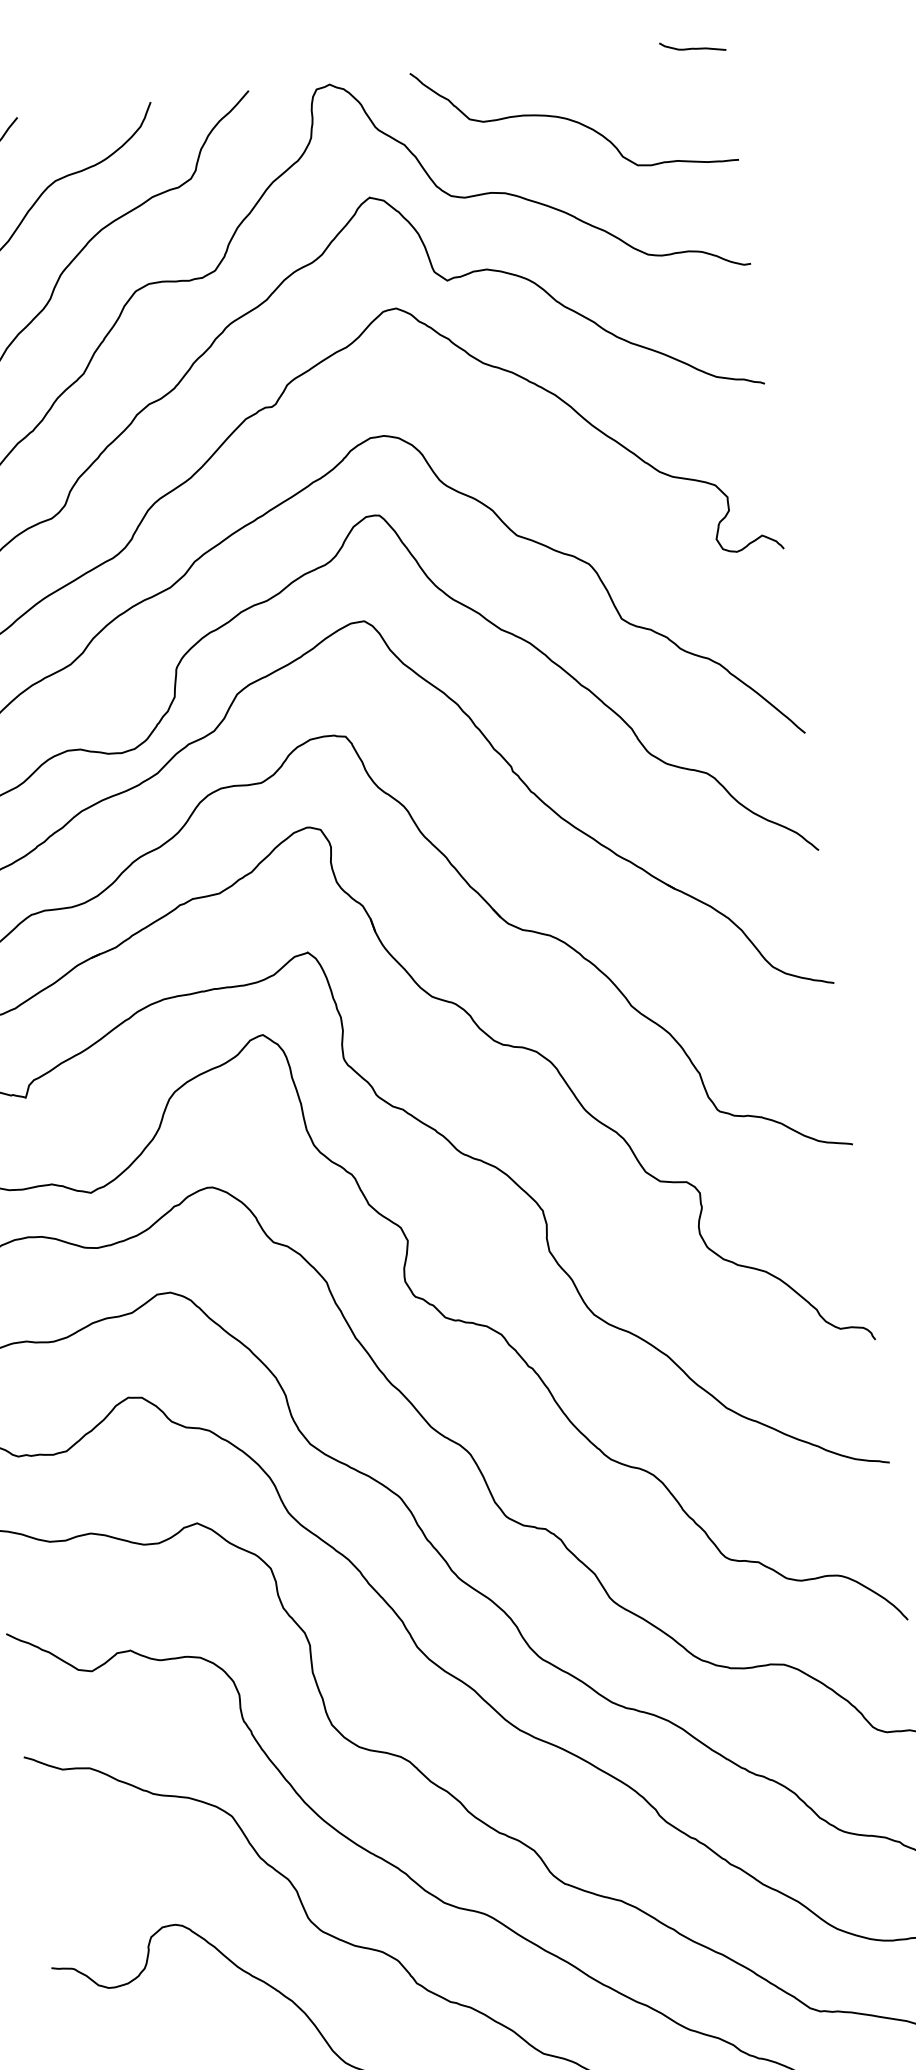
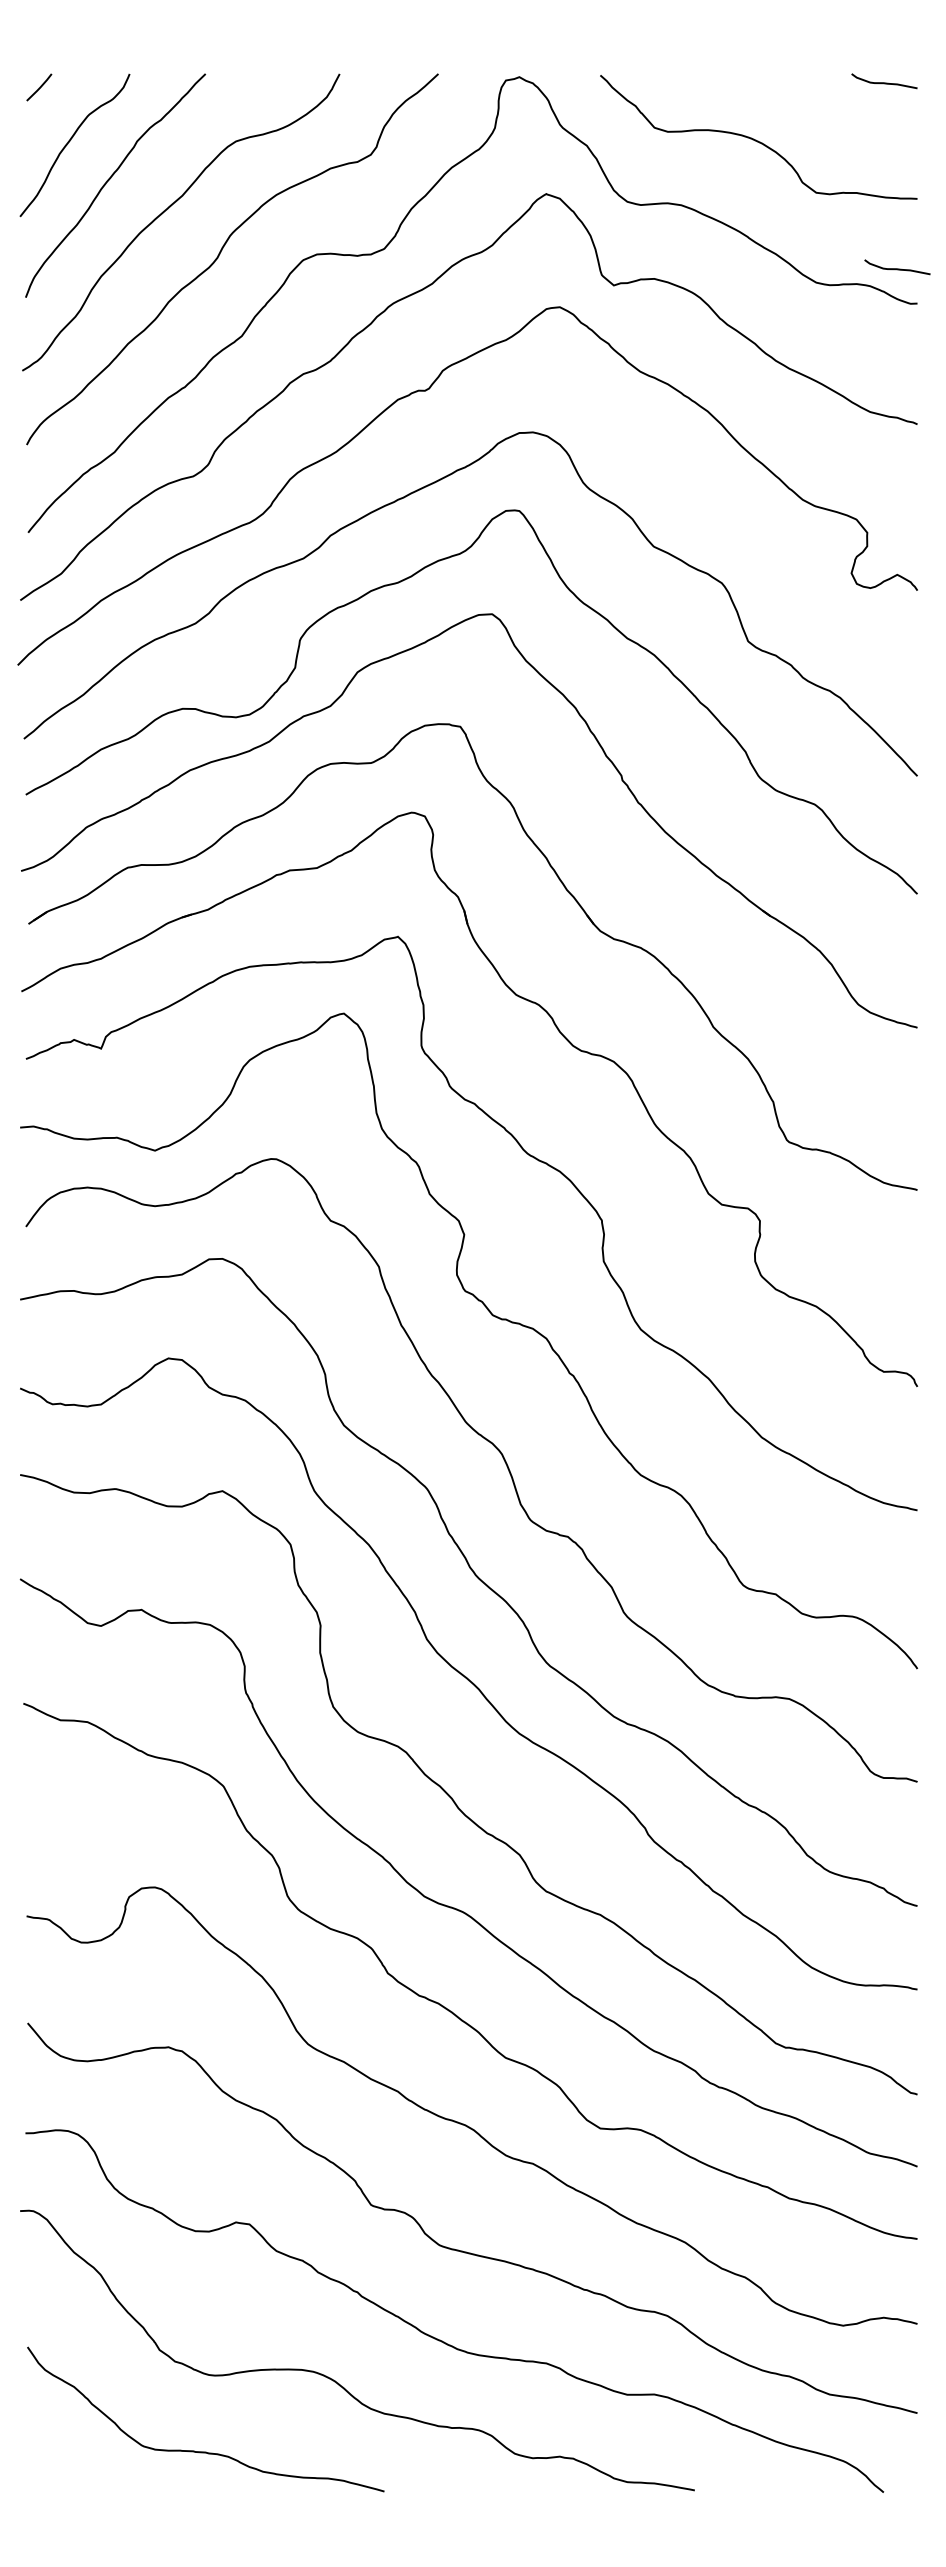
curve: (727, 231) -> (897, 268), added

